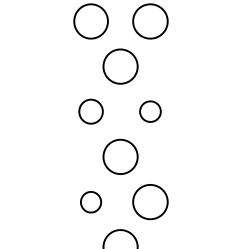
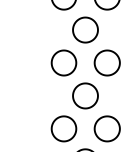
part: (90, 111) -> (63, 62), size x1.43
part: (150, 111) -> (107, 62), size x1.67
part: (90, 202) -> (63, 129), size x1.67

